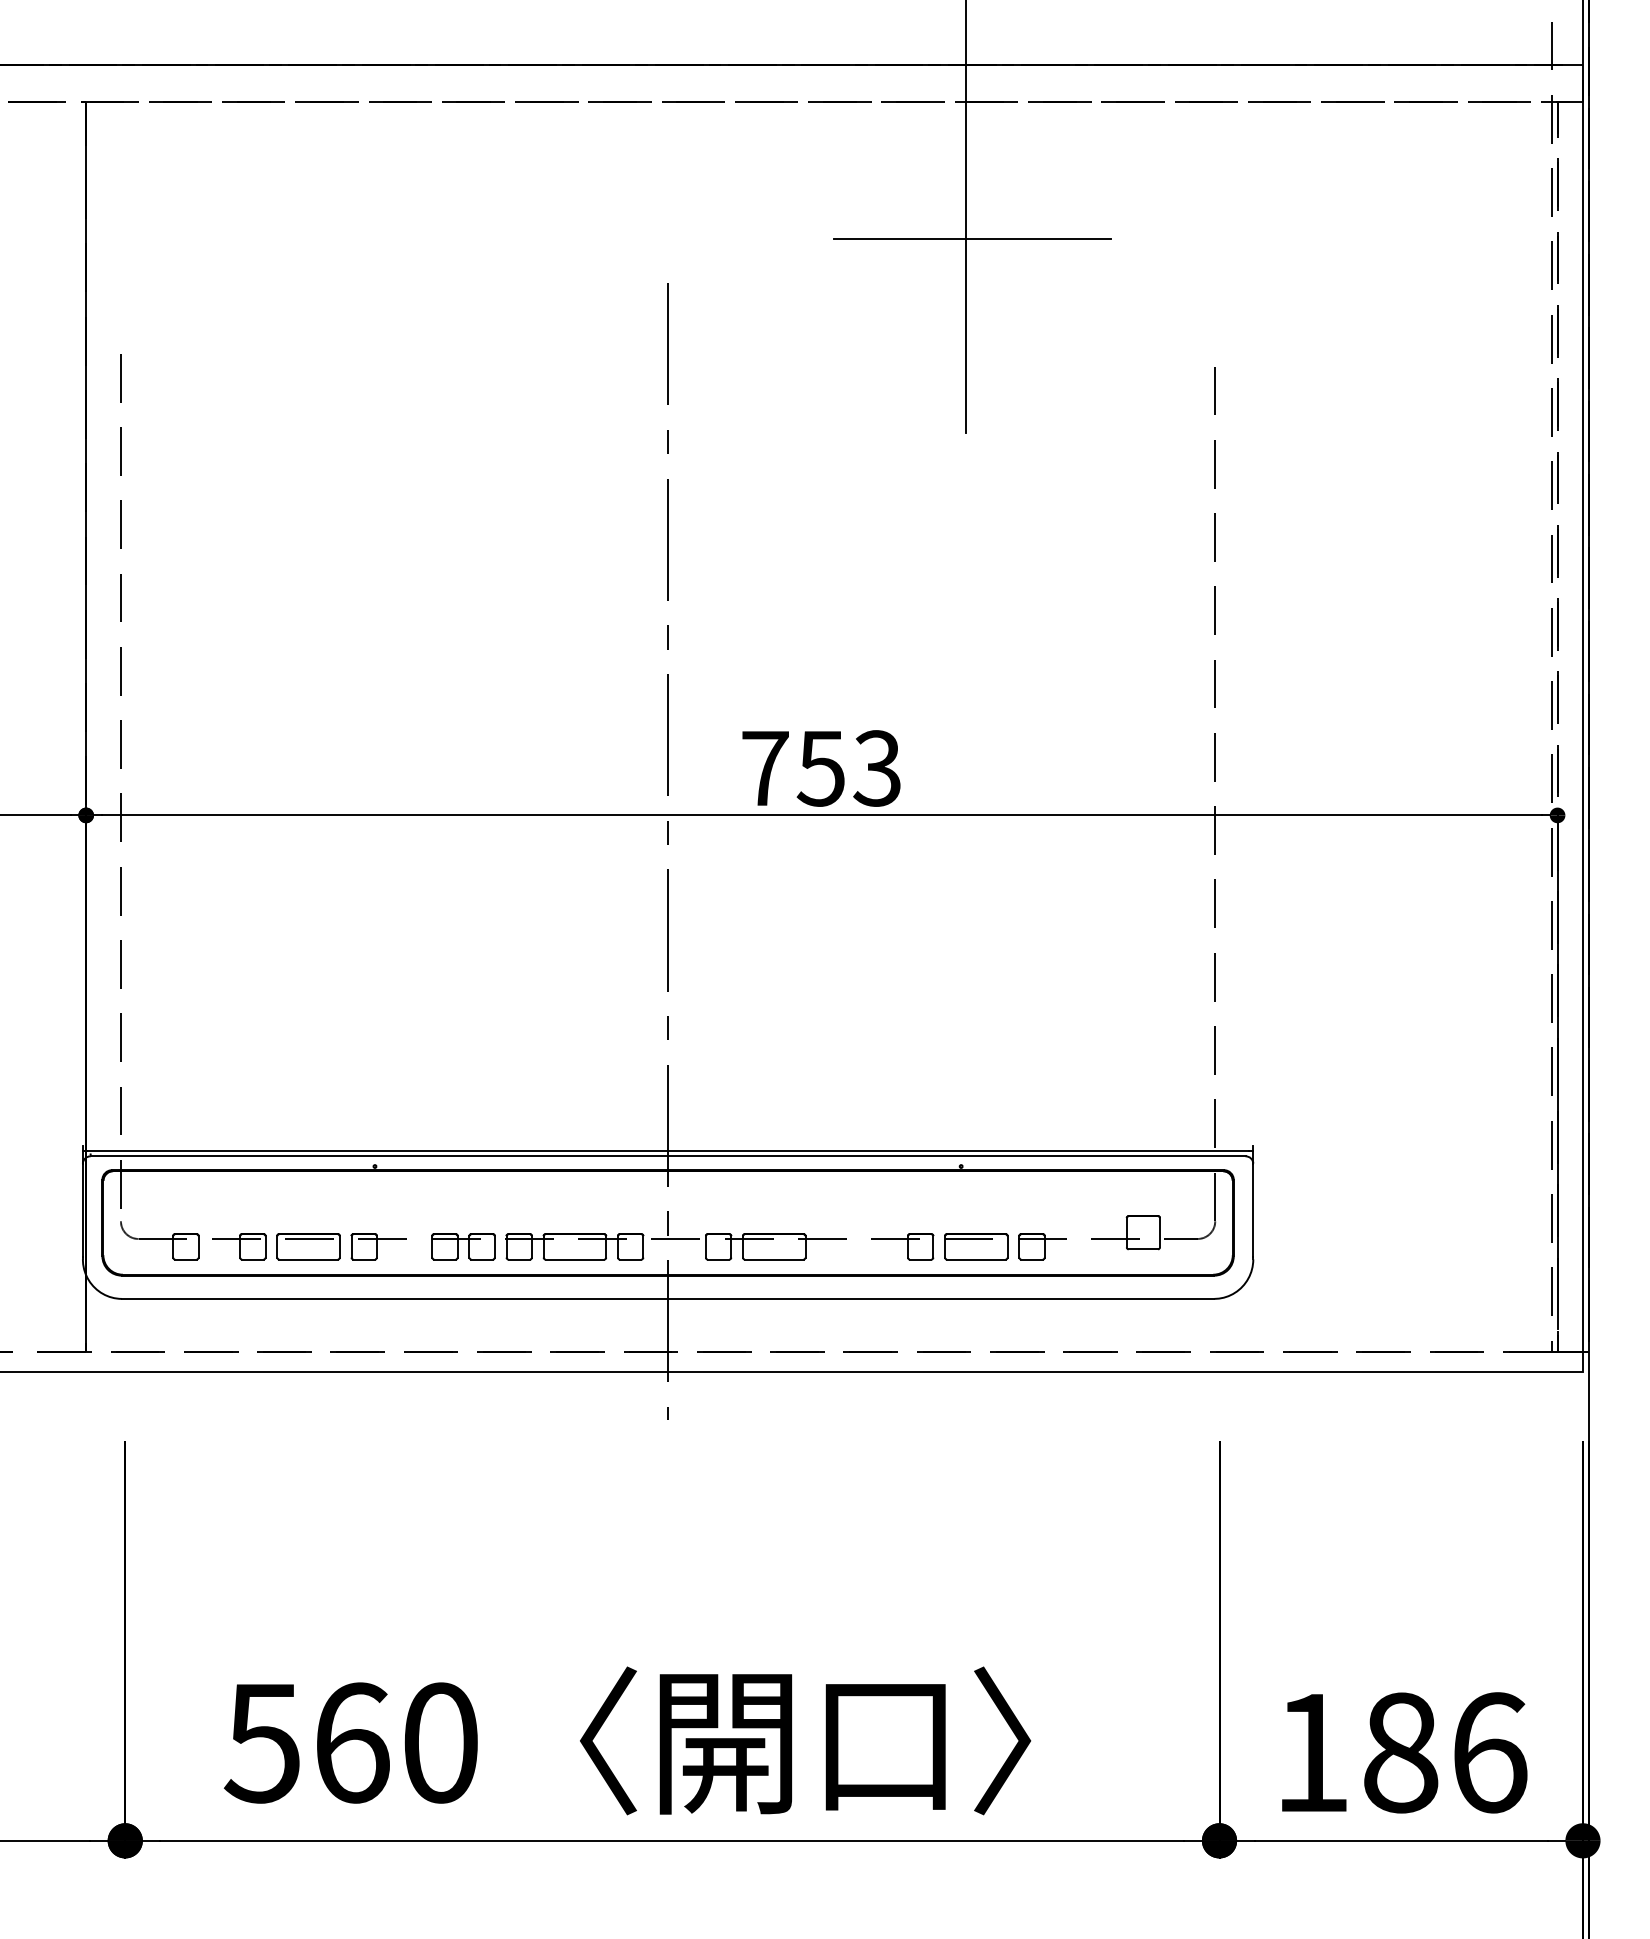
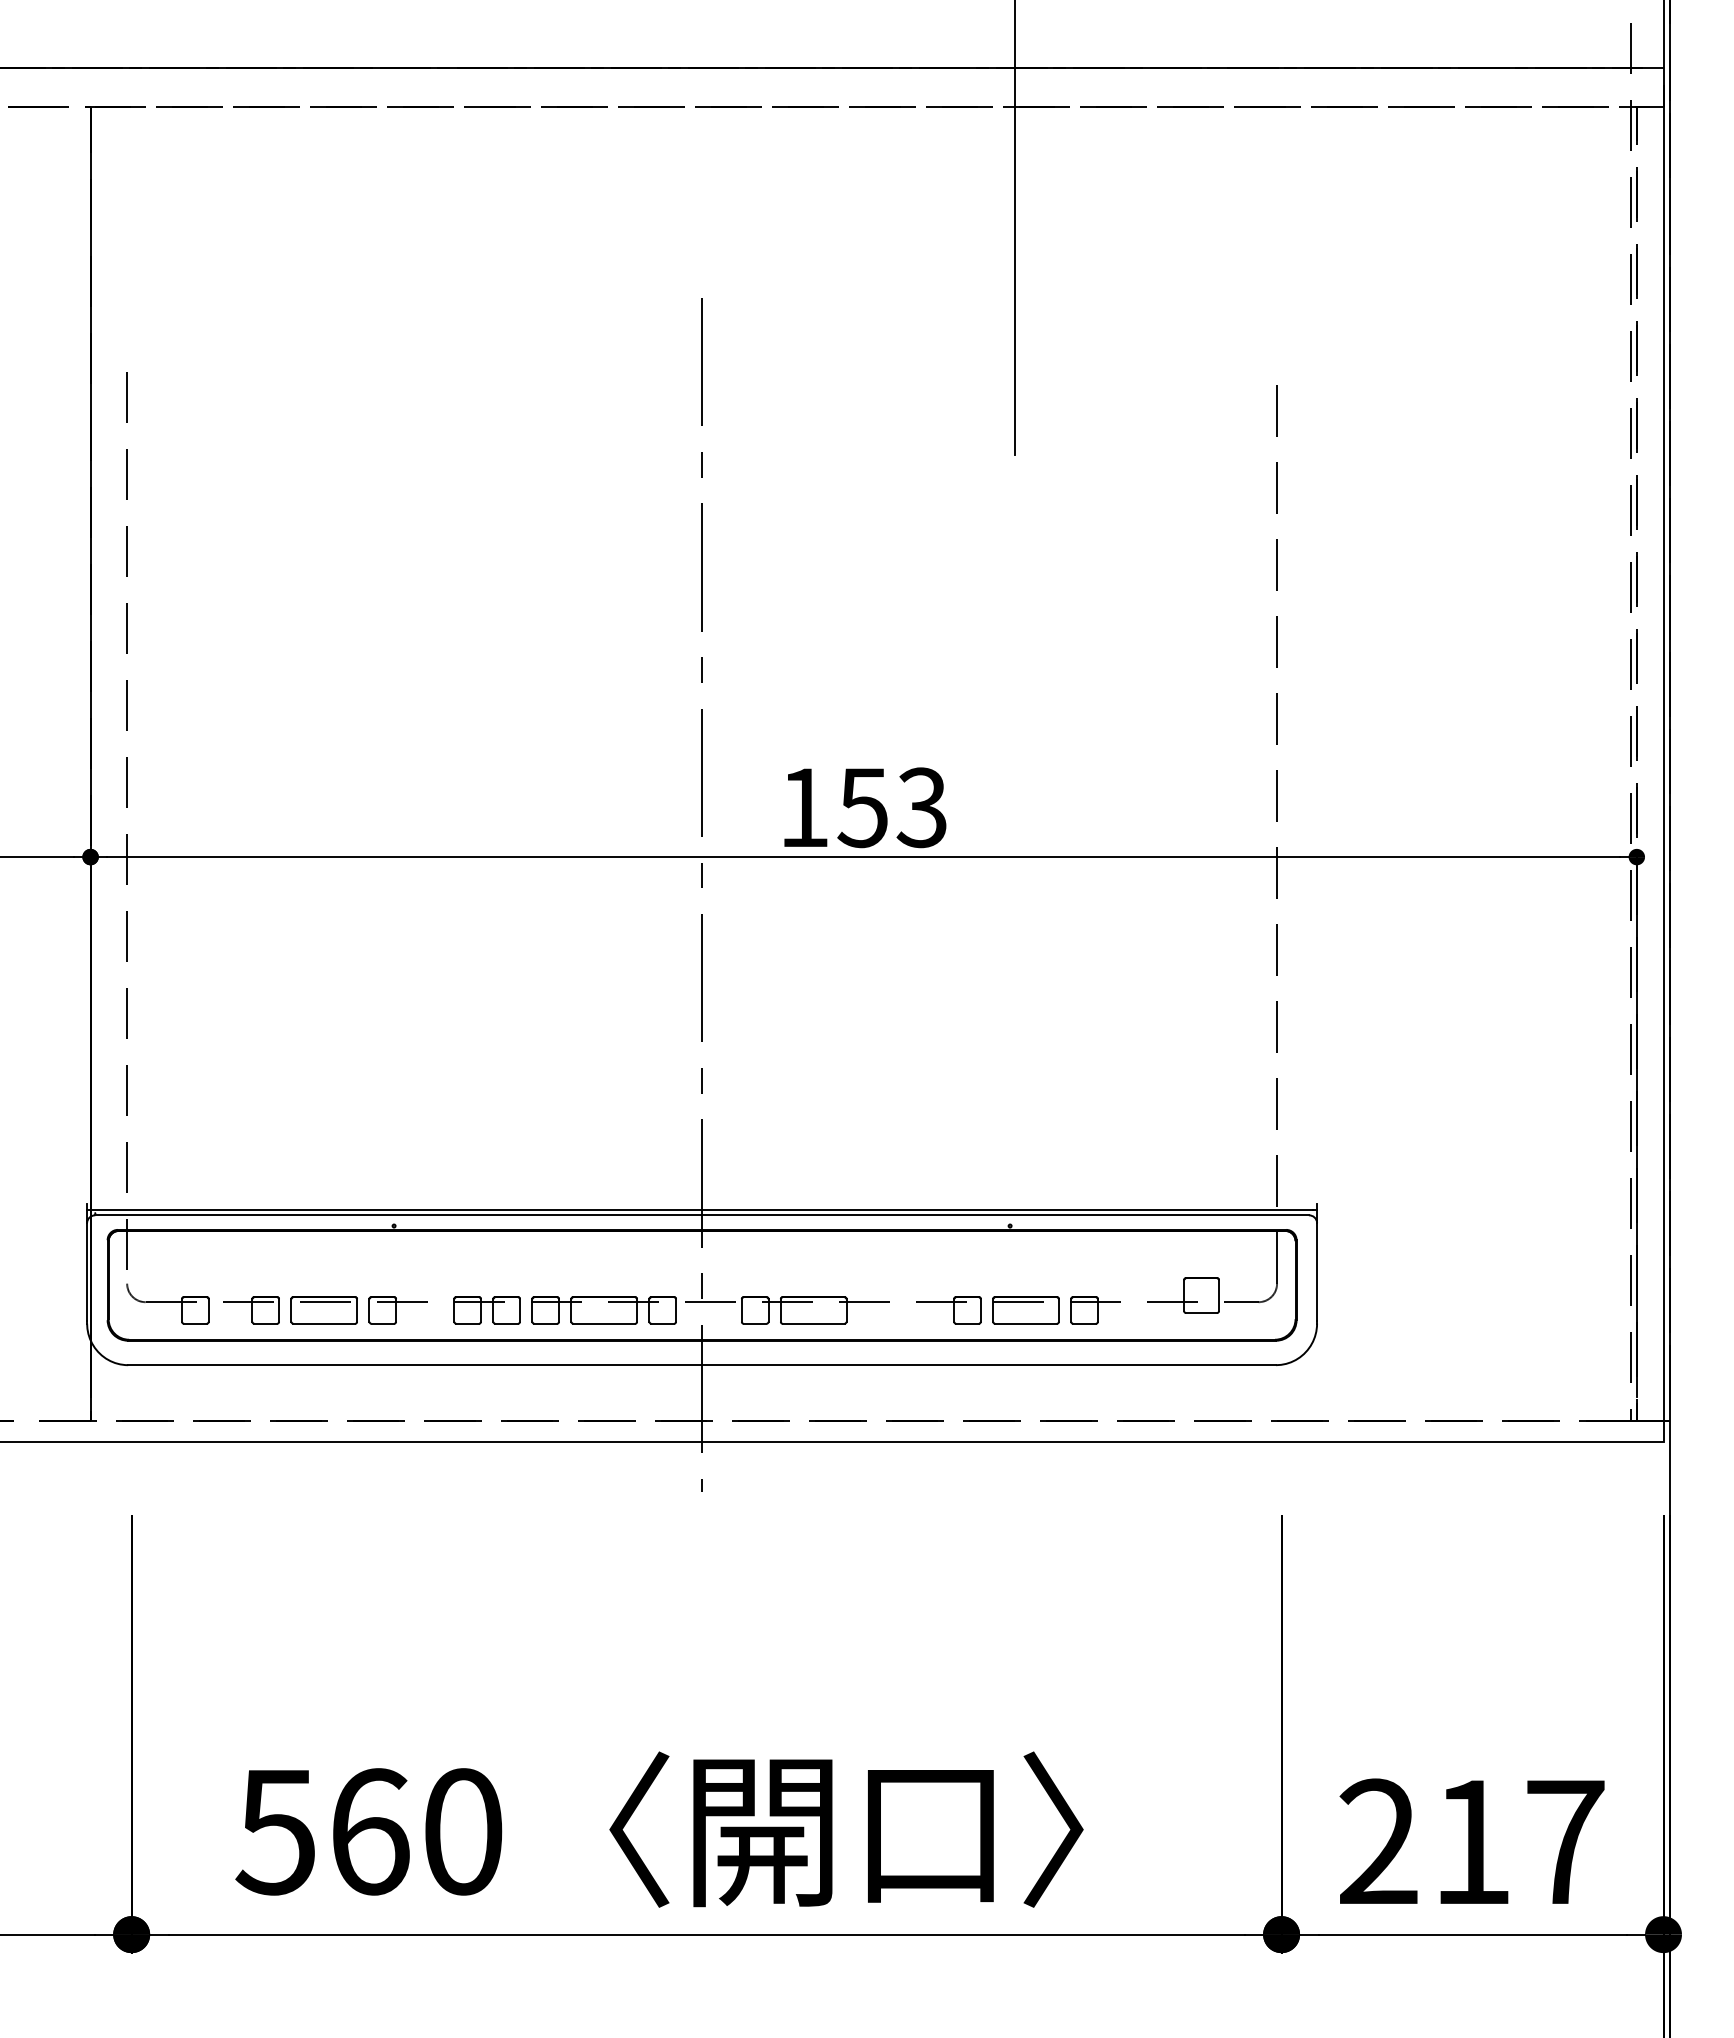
line: (972, 238) -> (1021, 250), removed
text: (765, 768) -> (804, 807), 753 -> 153
text: (1401, 1752) -> (1472, 1841), 186 -> 217

